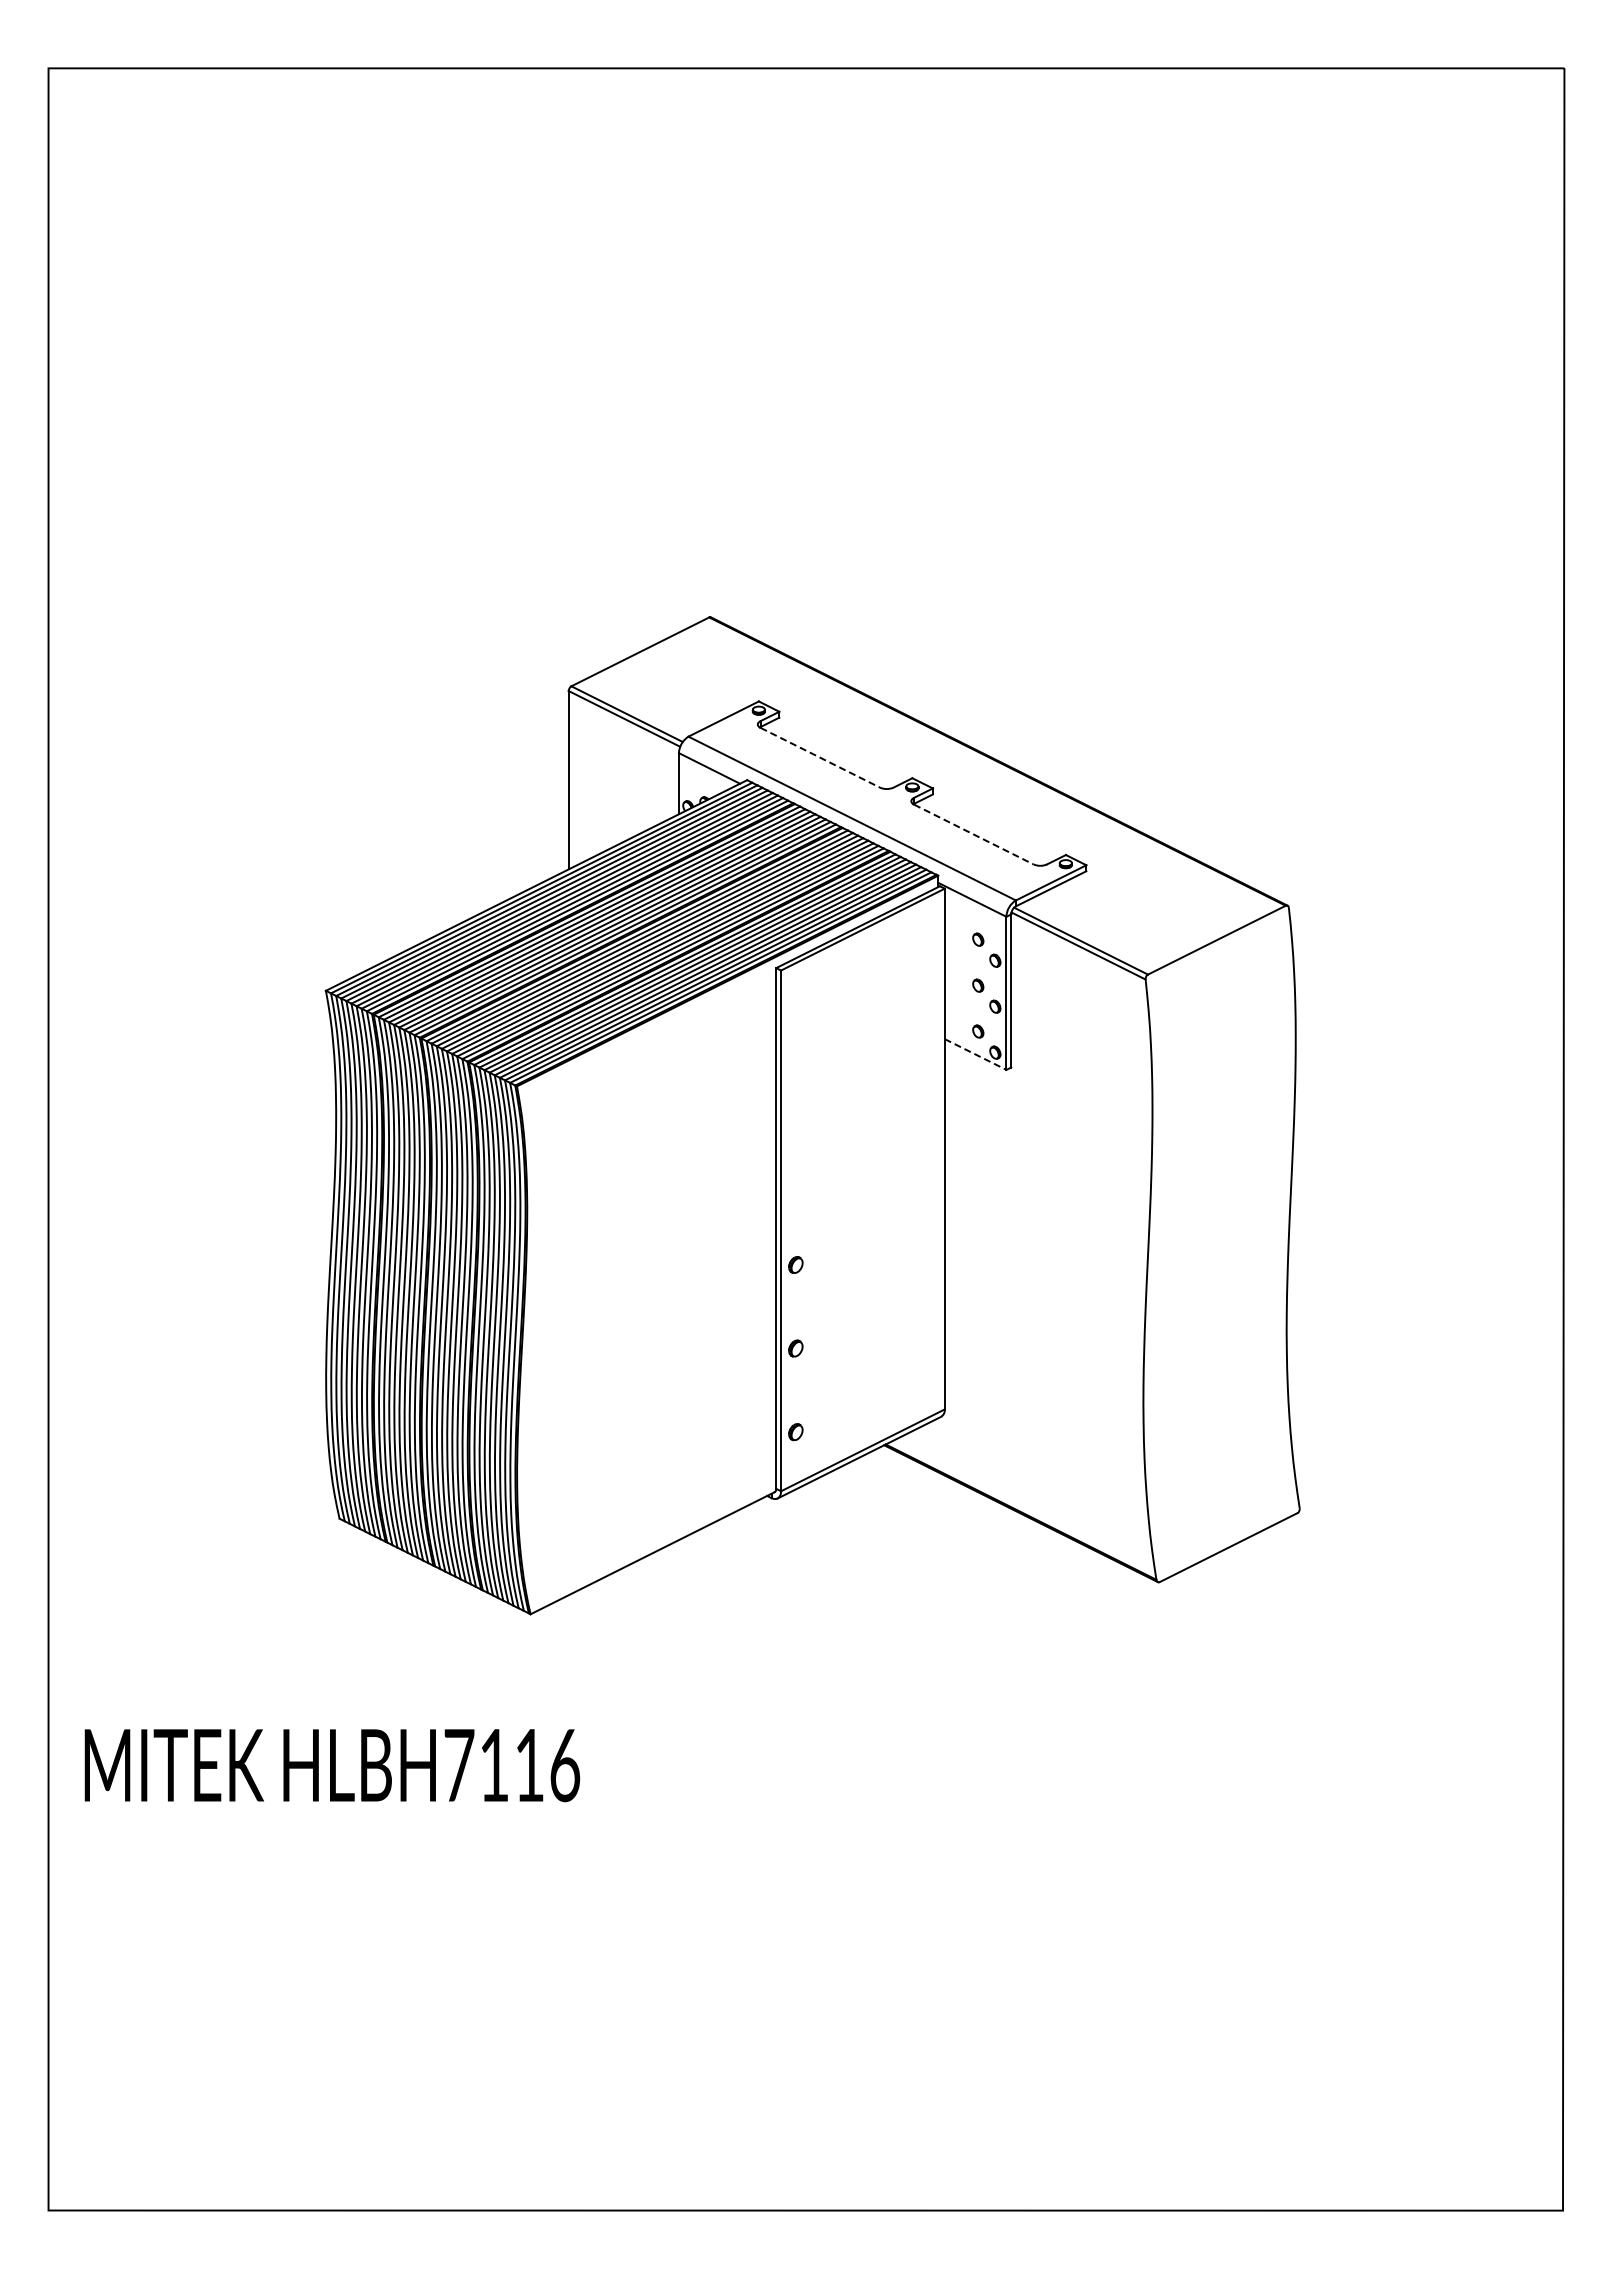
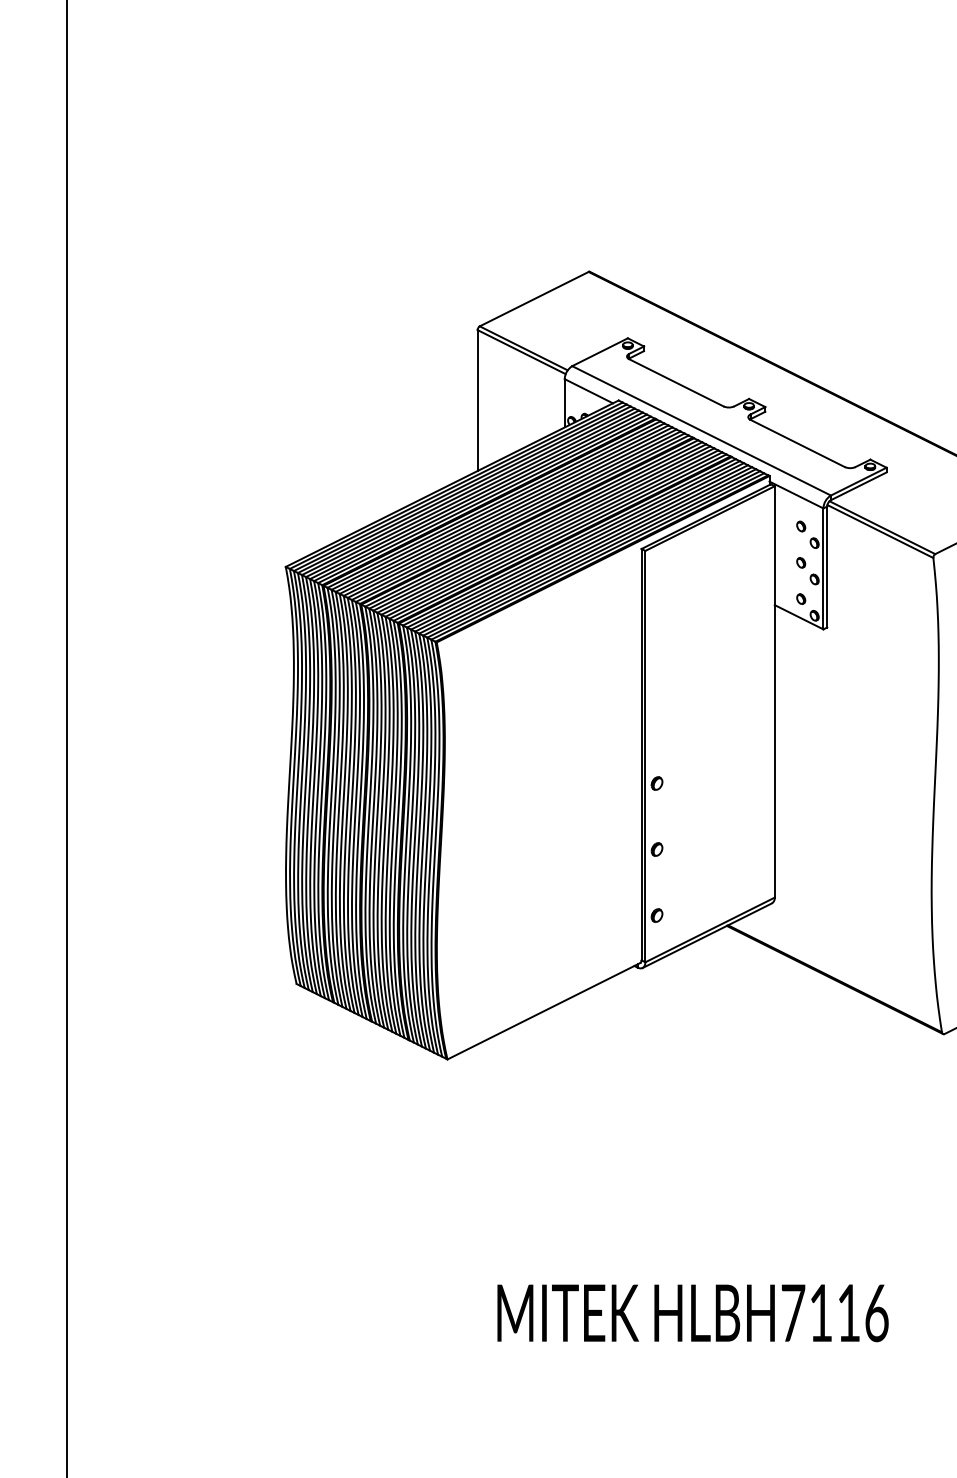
line: (820, 757) -> (676, 382), dashed -> solid
line: (973, 834) -> (797, 443), dashed -> solid
line: (976, 1054) -> (799, 617), dashed -> solid
text: (332, 1765) -> (693, 1313), moved

